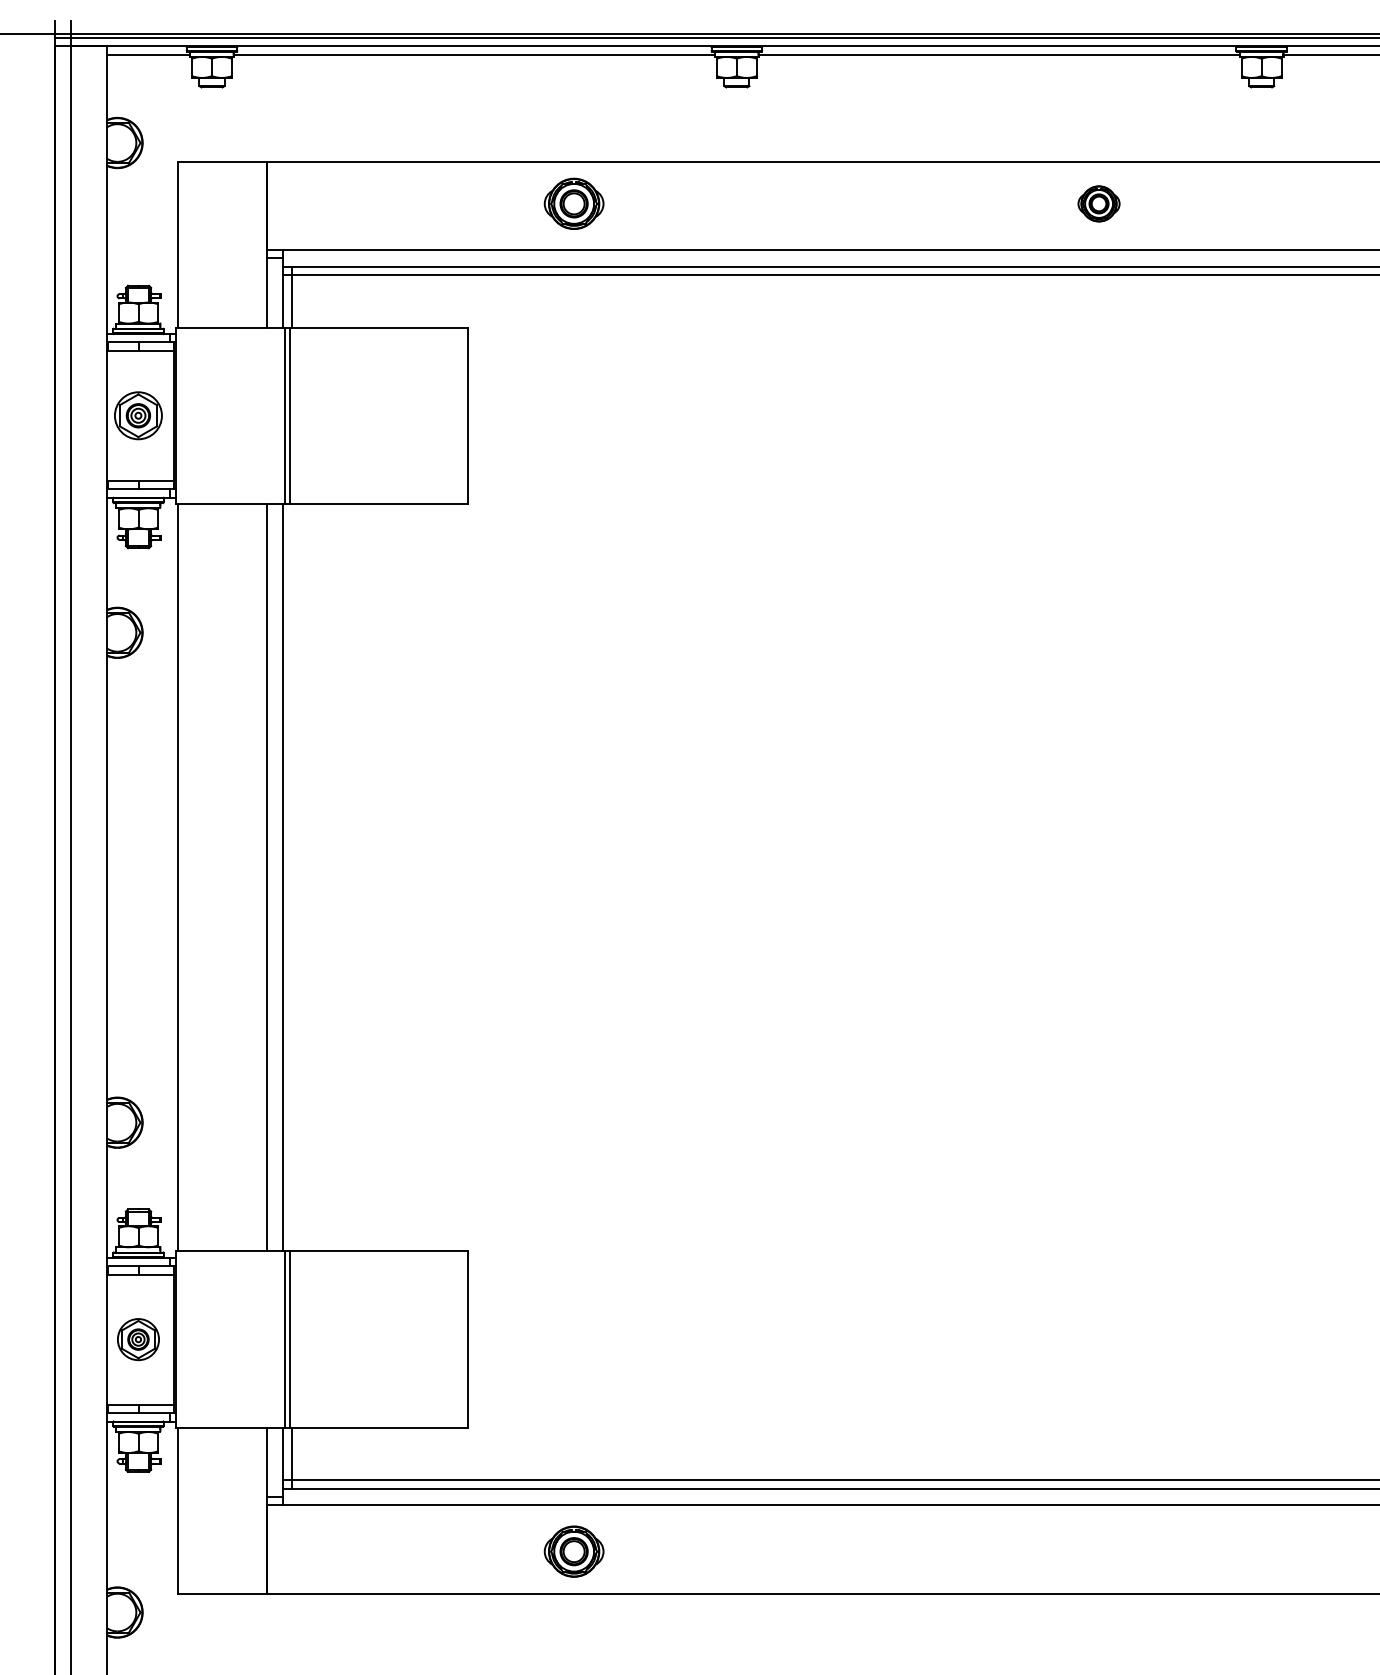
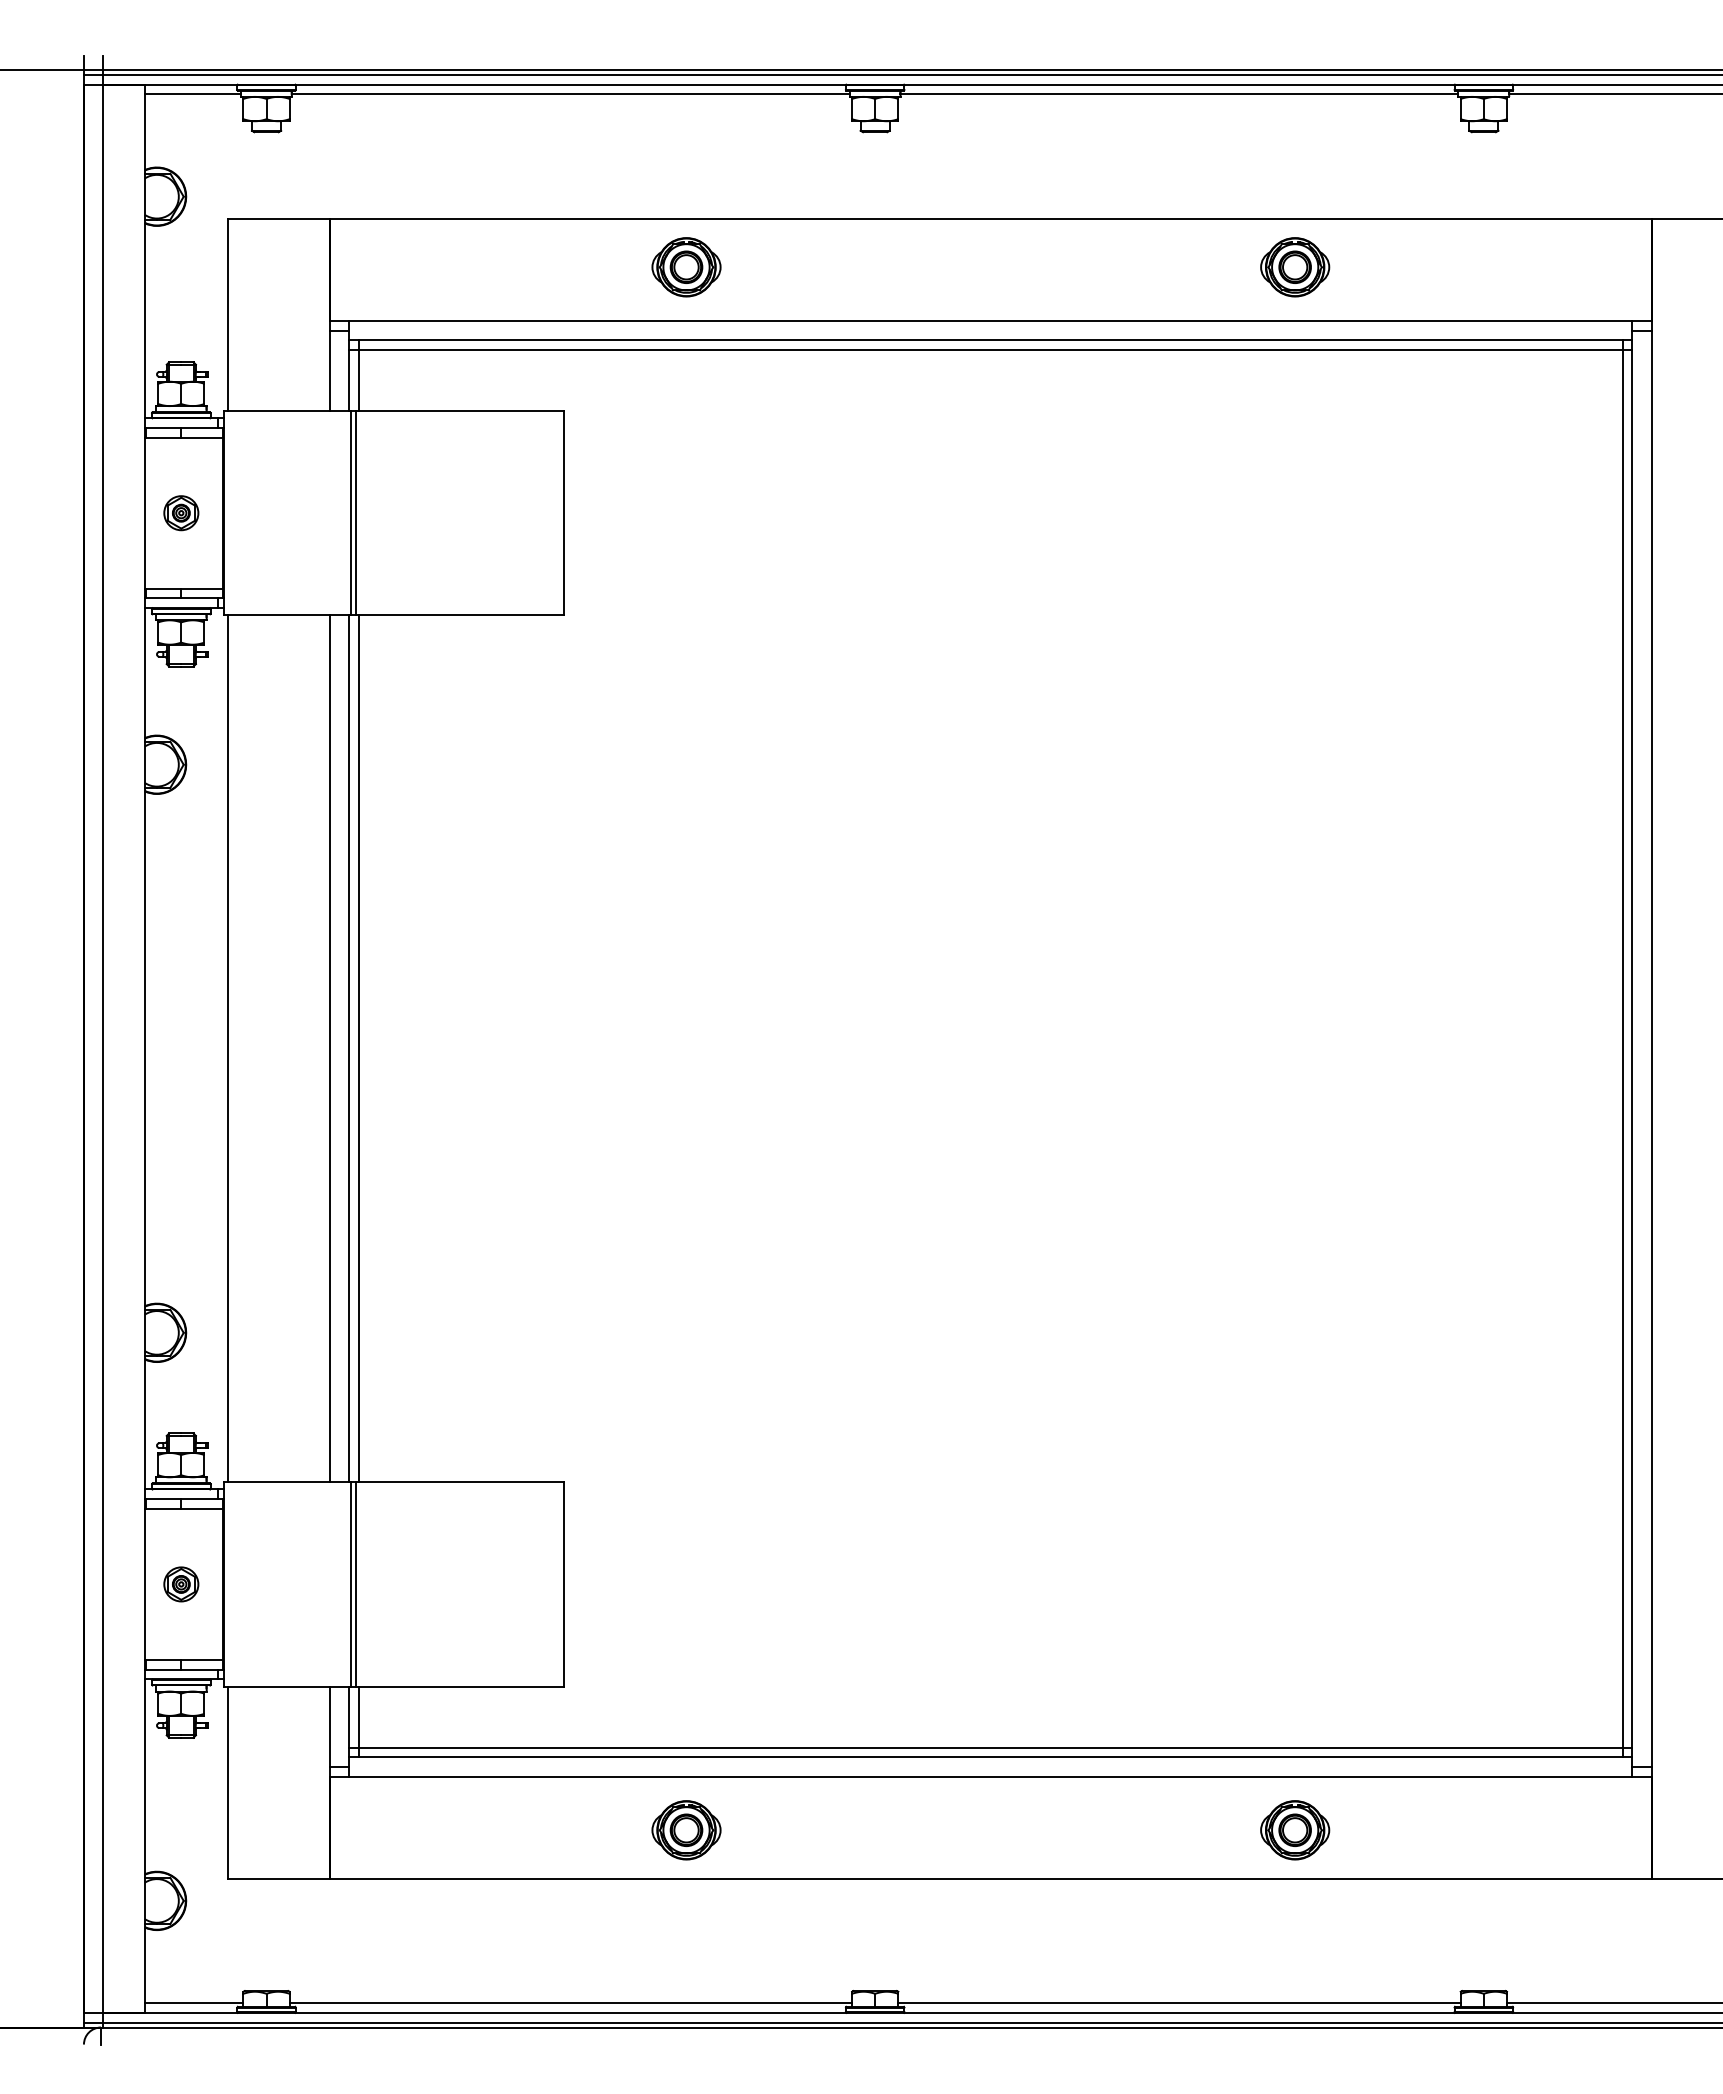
part: (1099, 204) -> (1295, 267), size x1.43
part: (138, 416) -> (181, 513), size x0.62
line: (292, 877) -> (359, 1048), added
part: (138, 1339) -> (181, 1584), size x0.71
part: (1099, 1551) -> (1295, 1830), added

